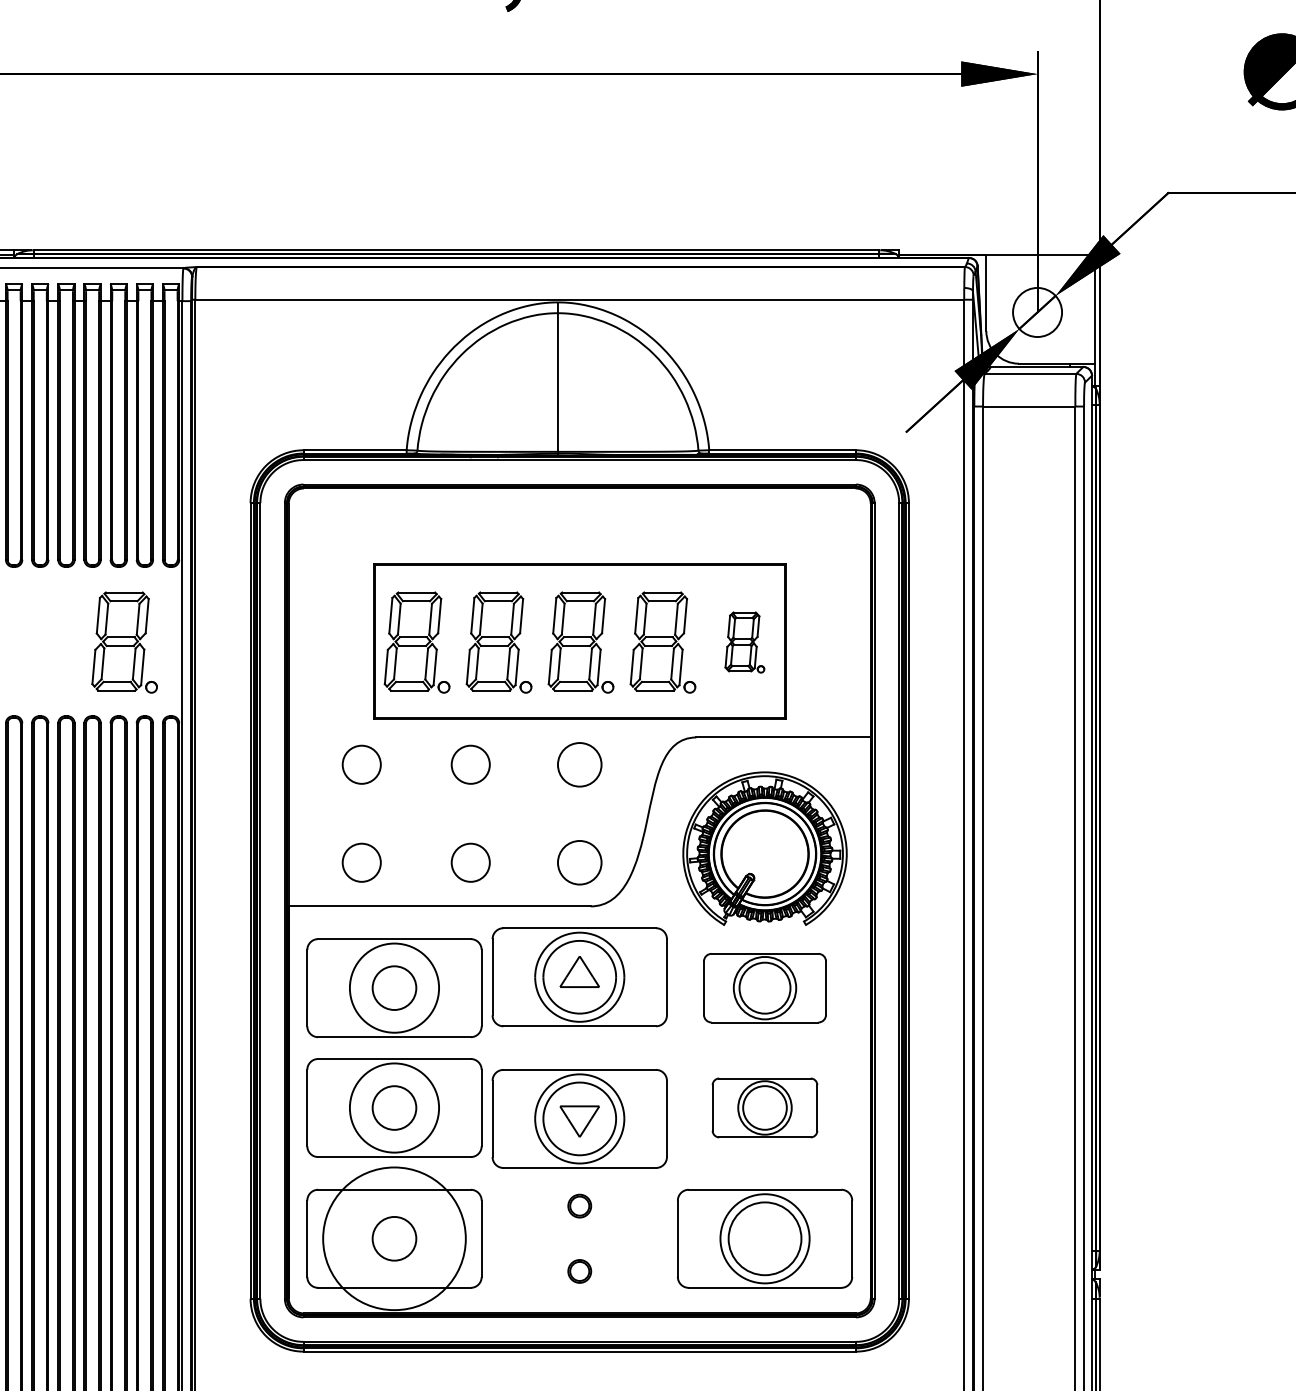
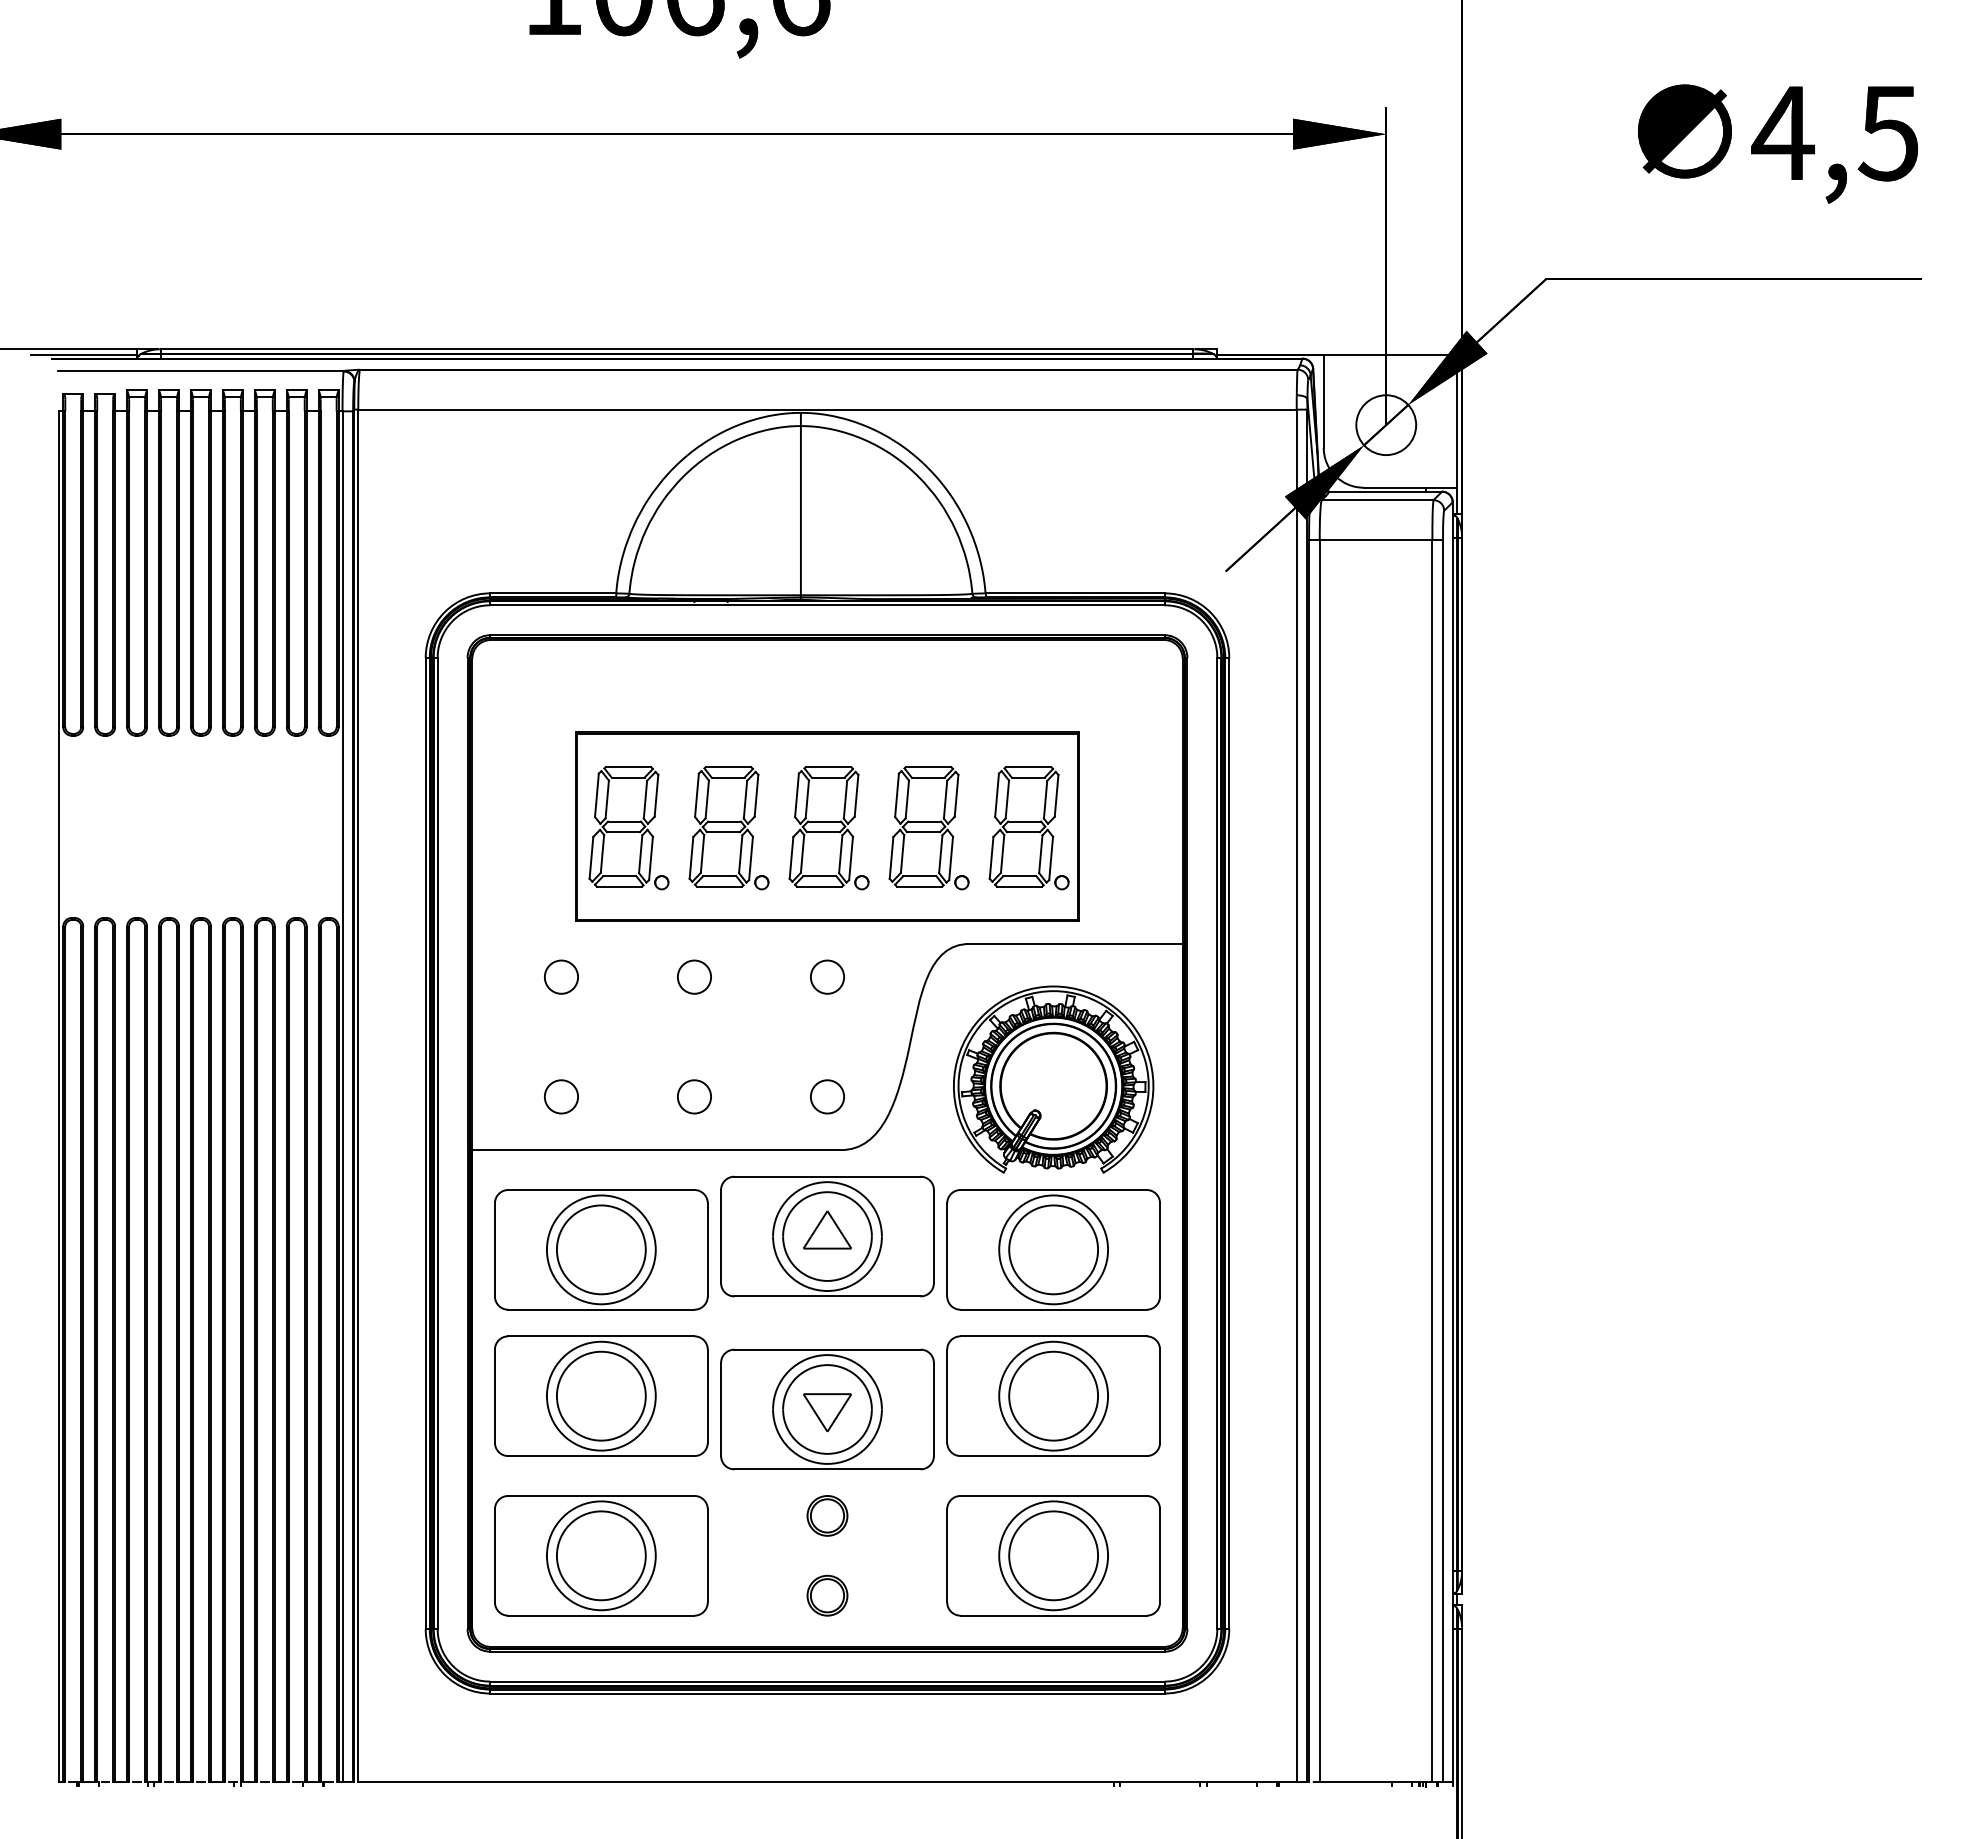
part: (124, 642) -> (271, 828), removed
part: (744, 642) -> (1028, 827), size x1.67
circle: (361, 764) -> (561, 976), size x0.71
circle: (470, 764) -> (694, 976), size x0.71
circle: (579, 764) -> (827, 976), size x0.62
circle: (361, 862) -> (561, 1096), size x0.71
circle: (470, 862) -> (694, 1096), size x0.71
circle: (579, 862) -> (827, 1096), size x0.62
circle: (393, 987) -> (600, 1249), size x1.67
part: (764, 987) -> (1053, 1249), size x1.43
circle: (393, 1107) -> (600, 1395), size x1.67
part: (764, 1107) -> (1053, 1395), size x1.67
part: (579, 1205) -> (827, 1515), size x1.43
circle: (393, 1238) -> (600, 1555), size x0.62
circle: (393, 1238) -> (600, 1555), size x1.67
part: (579, 1271) -> (827, 1595), size x1.43

